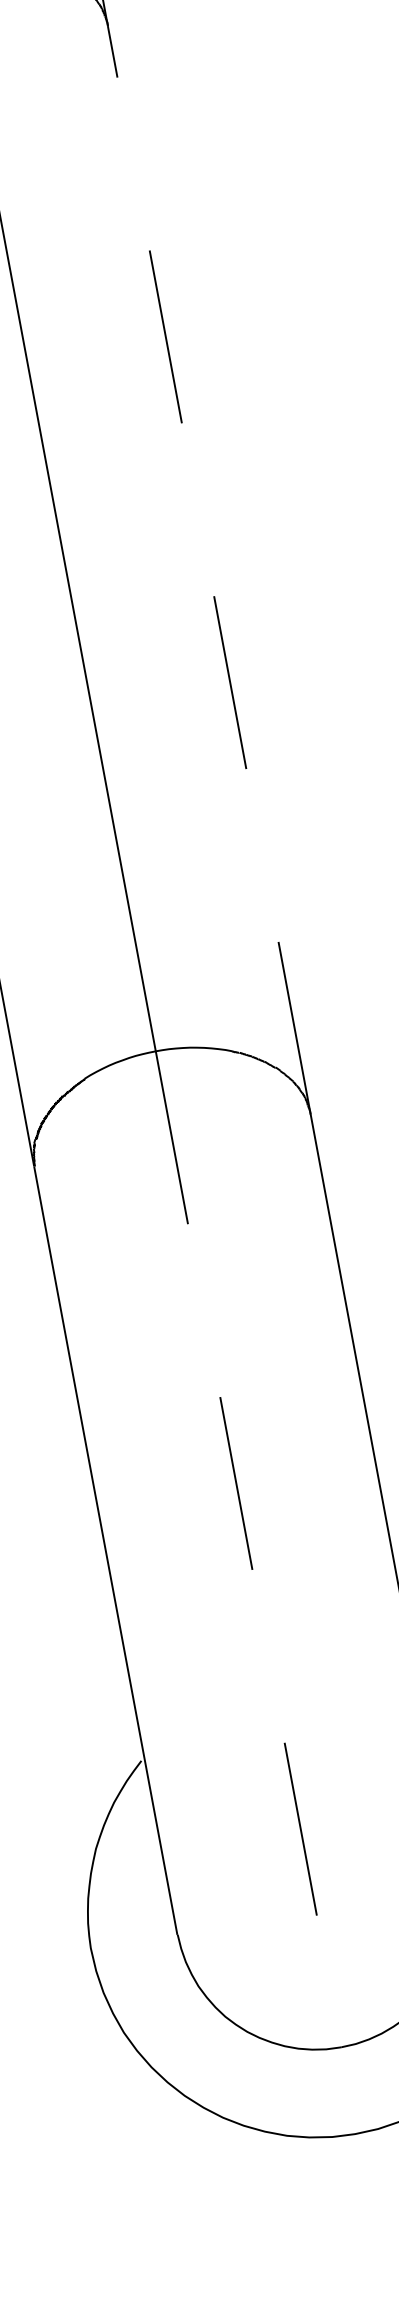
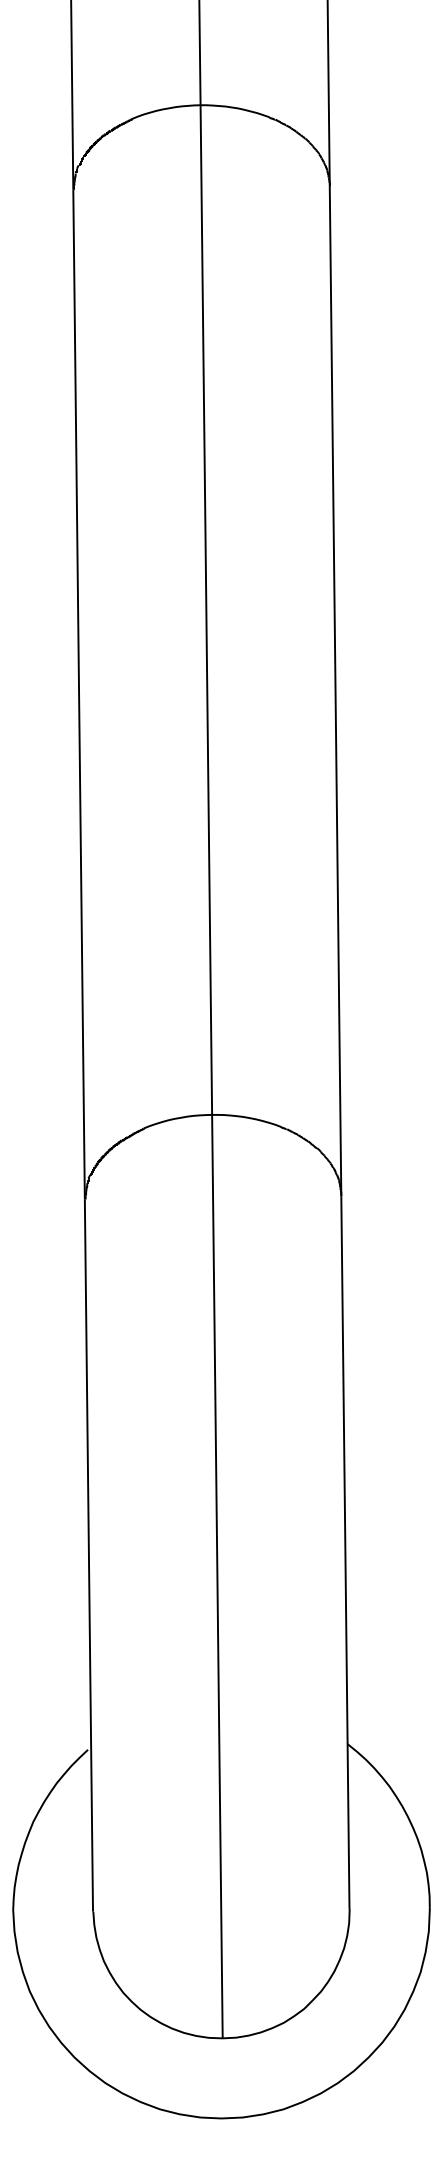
line: (209, 570) -> (335, 691), dashed -> solid
line: (248, 1549) -> (217, 1576), dashed -> solid

